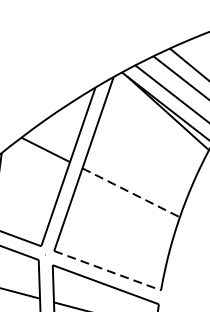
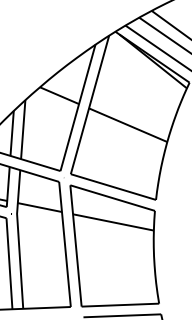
line: (131, 193) -> (128, 125), dashed -> solid
line: (107, 271) -> (113, 187), dashed -> solid

